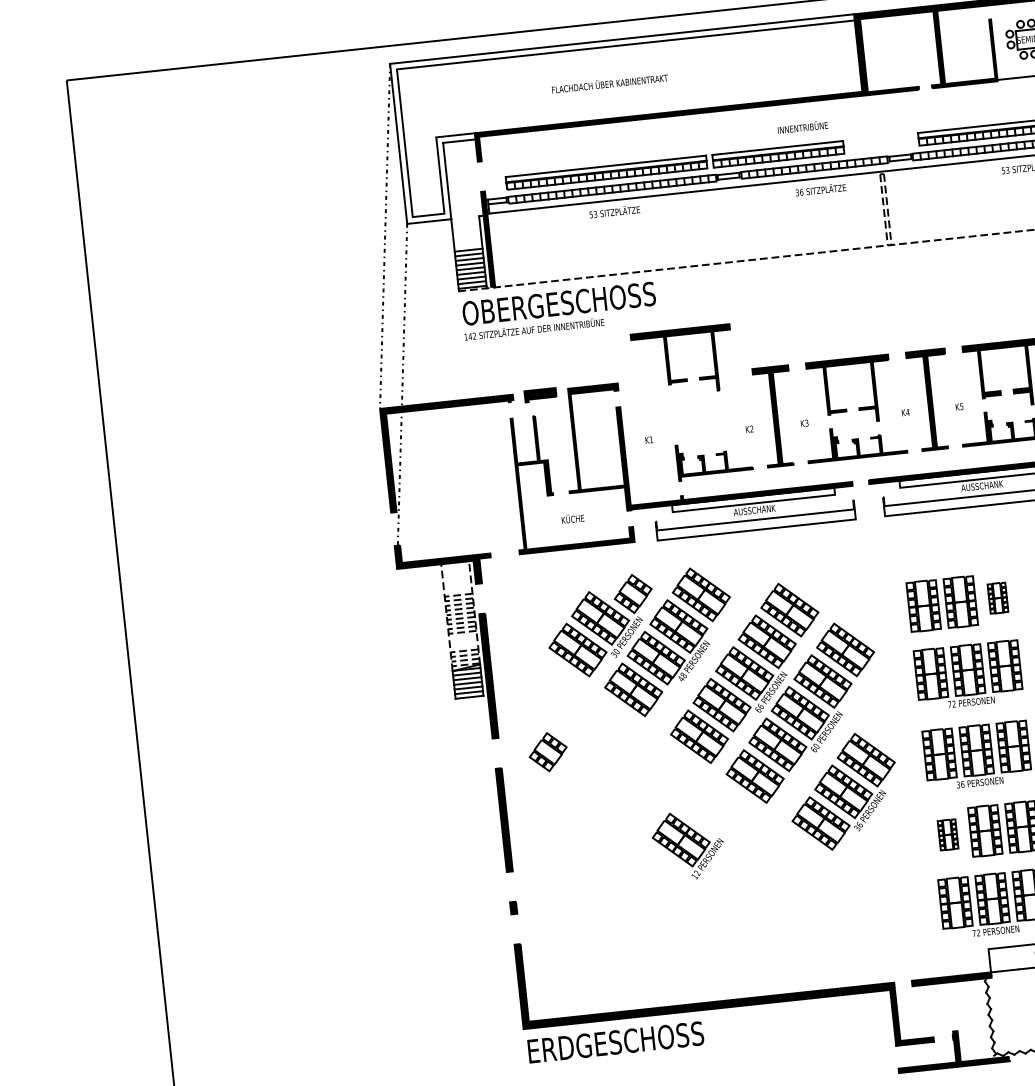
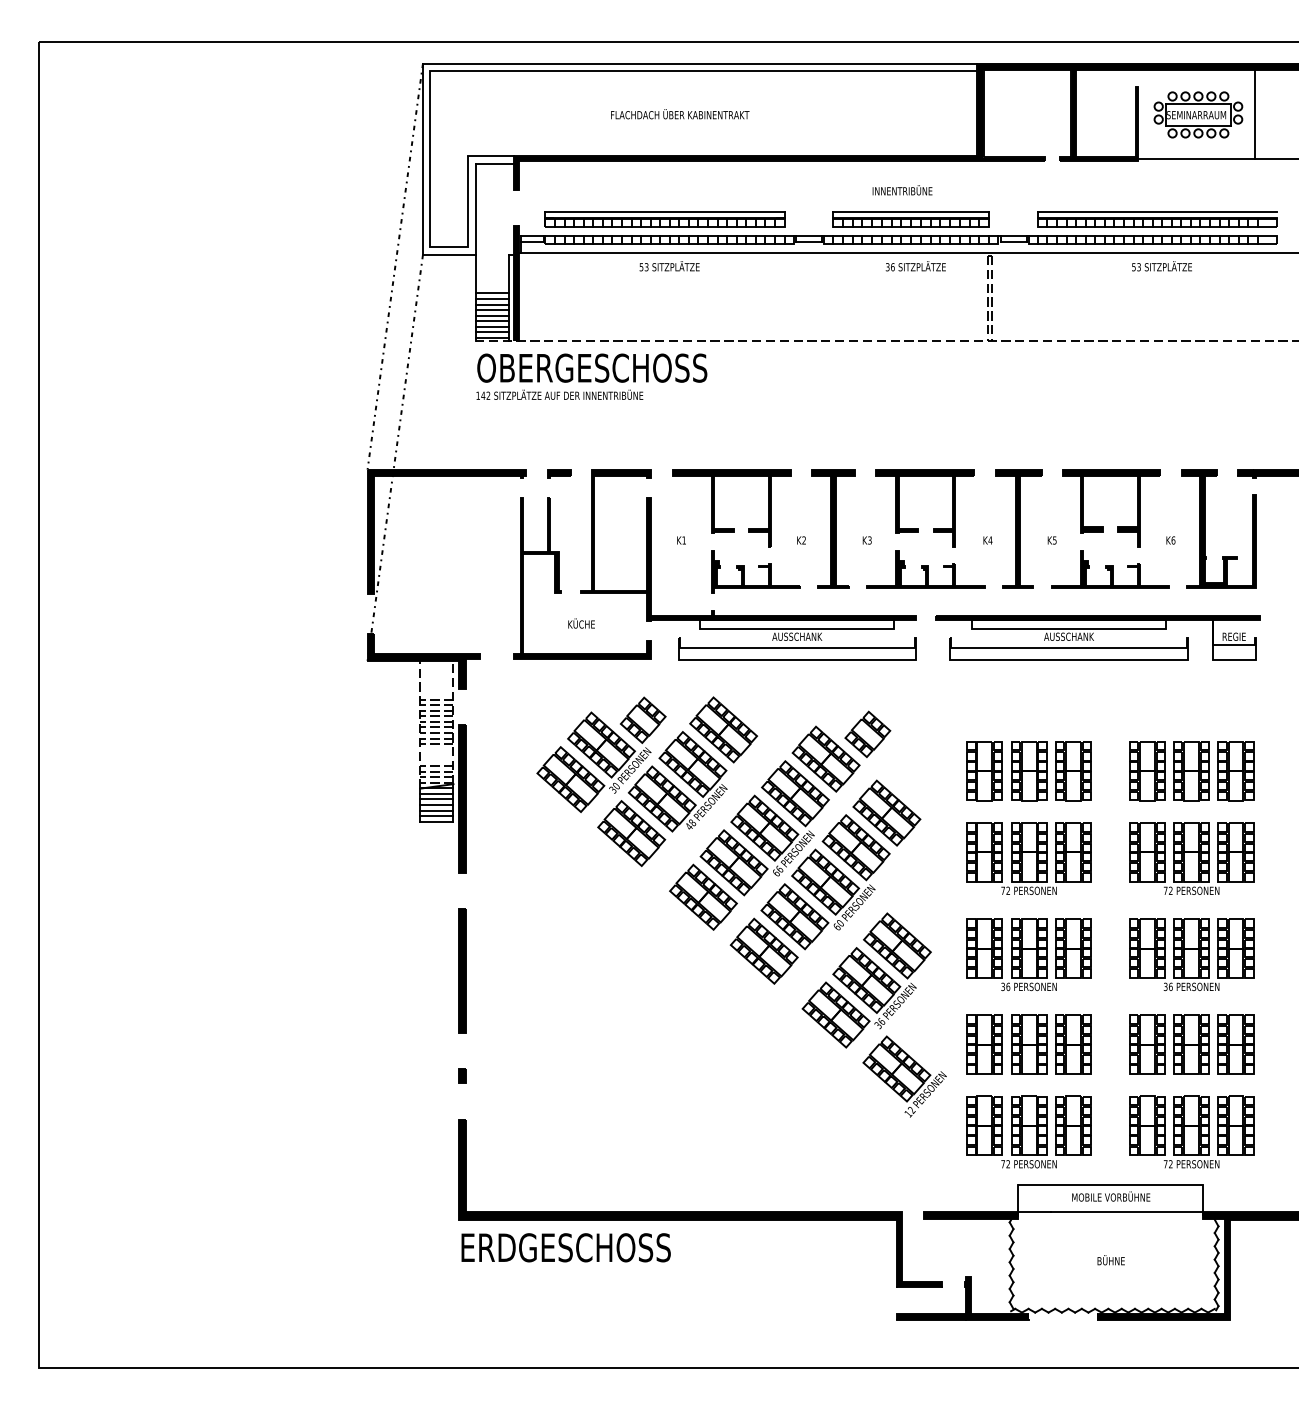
part: (777, 154) -> (910, 219), moved
part: (668, 363) -> (714, 508), moved
part: (541, 394) -> (559, 473), size x0.62
part: (998, 598) -> (1073, 771), size x1.67
part: (547, 751) -> (867, 733), moved
part: (947, 834) -> (984, 1044), size x1.67
part: (688, 845) -> (904, 1076), moved

